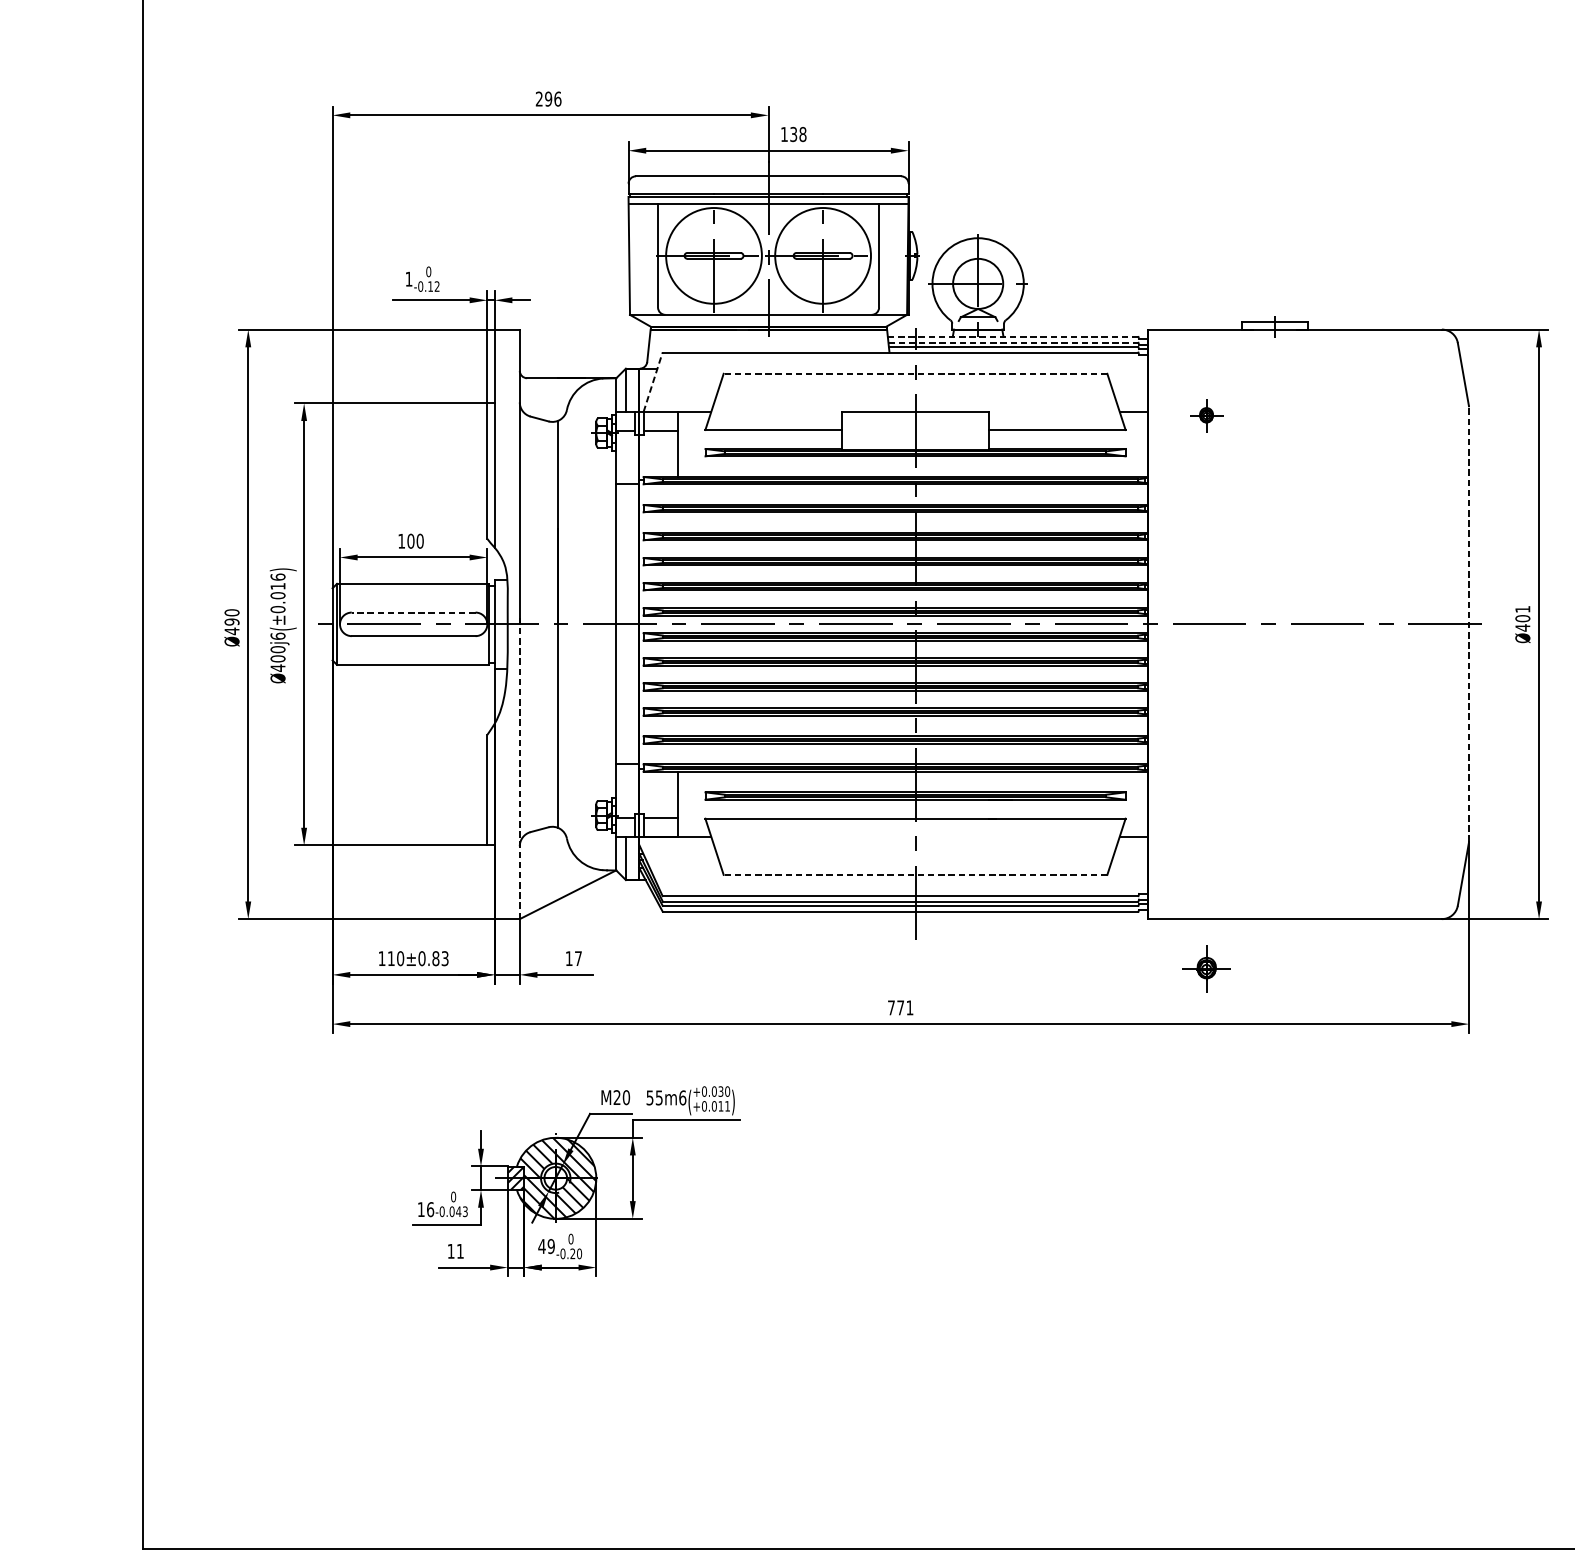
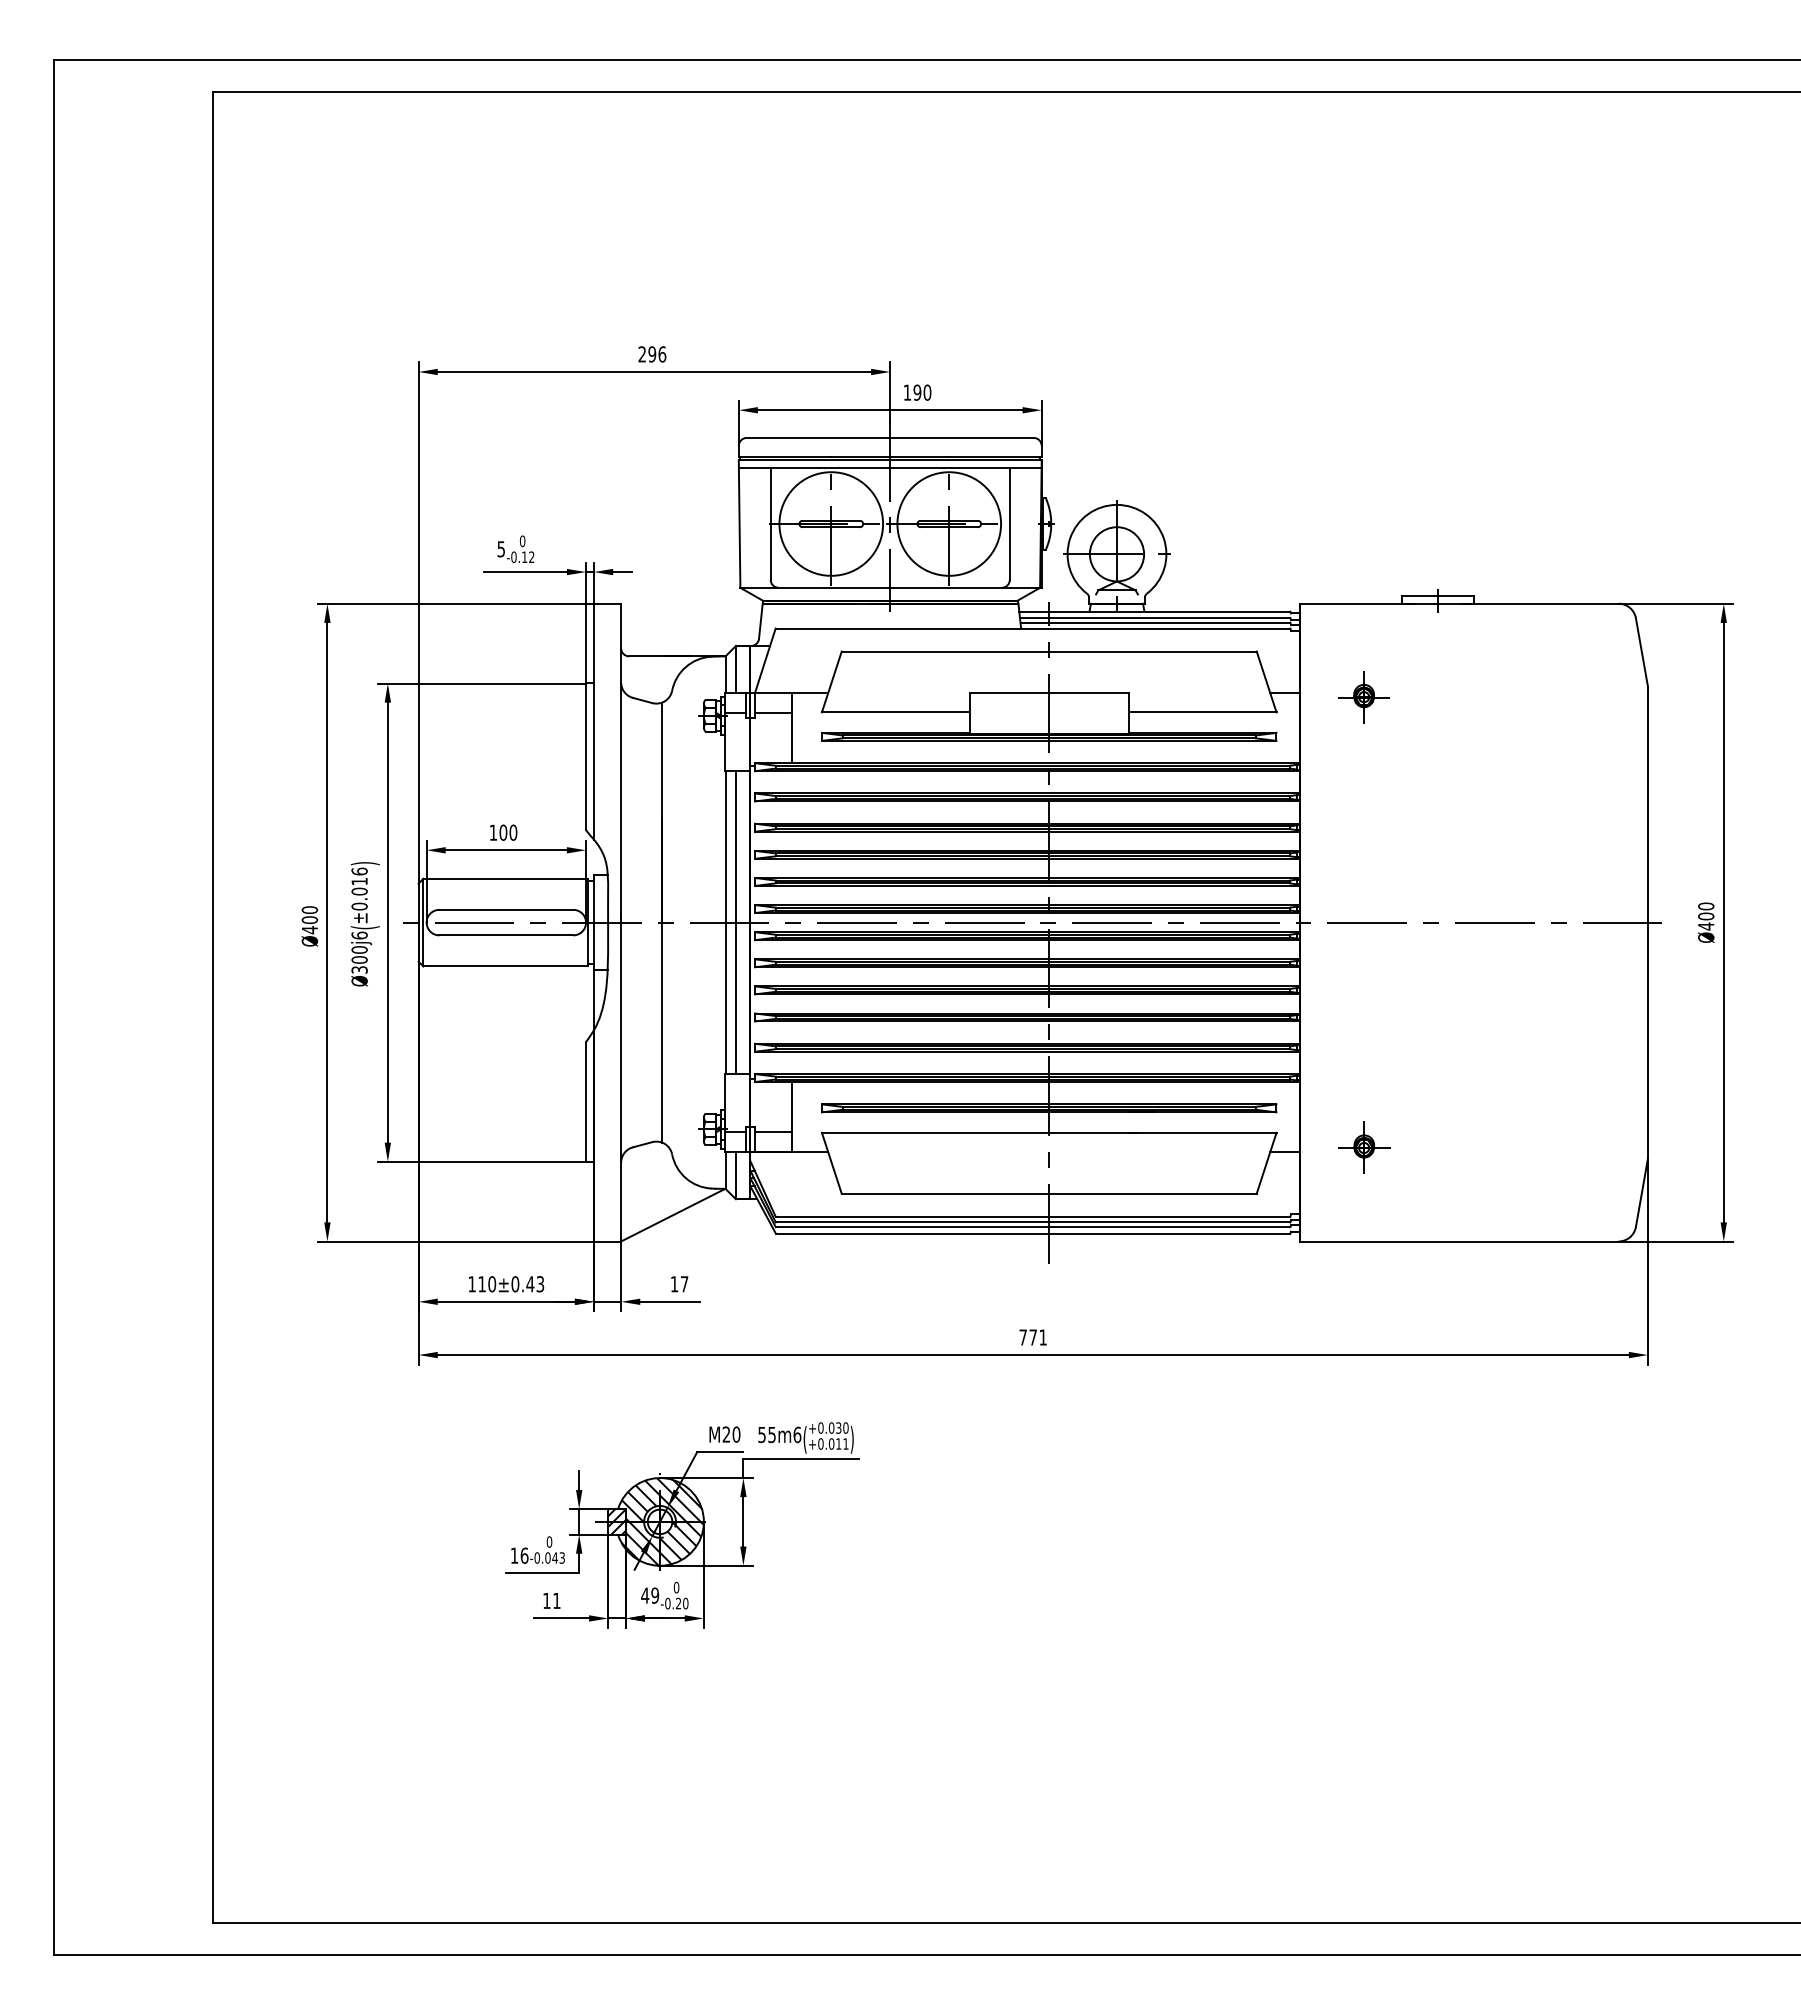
text: (798, 134) -> (922, 392), 138 -> 190
text: (408, 279) -> (500, 549), 1 -> 5
line: (1012, 336) -> (1154, 611), dashed -> solid
line: (1013, 343) -> (1155, 618), dashed -> solid
line: (915, 373) -> (1049, 651), dashed -> solid
line: (653, 382) -> (765, 660), dashed -> solid
part: (1206, 416) -> (1363, 697), size x1.43
text: (1523, 609) -> (1706, 906), Ø401 -> Ø400
line: (413, 612) -> (506, 909), dashed -> solid
text: (232, 622) -> (310, 920), Ø490 -> Ø400
line: (625, 624) -> (735, 922), added
line: (1469, 624) -> (1648, 922), dashed -> solid
text: (277, 667) -> (359, 969), Ø400 -> Ø300
line: (520, 767) -> (621, 1077), dashed -> solid
line: (915, 874) -> (1049, 1193), dashed -> solid
text: (435, 958) -> (530, 1284), ±0.83 -> ±0.43
part: (1206, 969) -> (1364, 1147), moved

